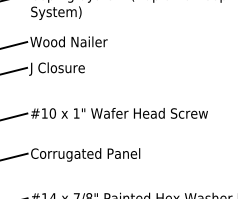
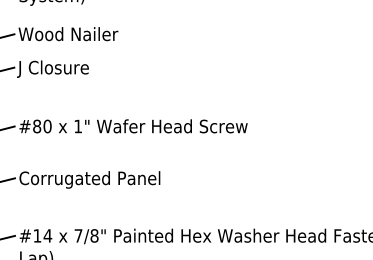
text: (45, 113) -> (37, 126), #10 -> #80

